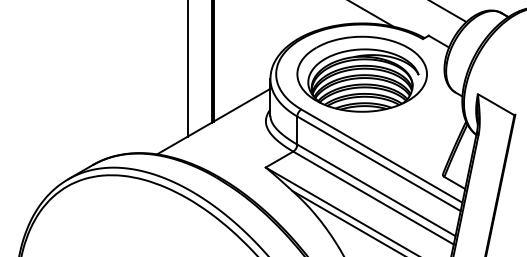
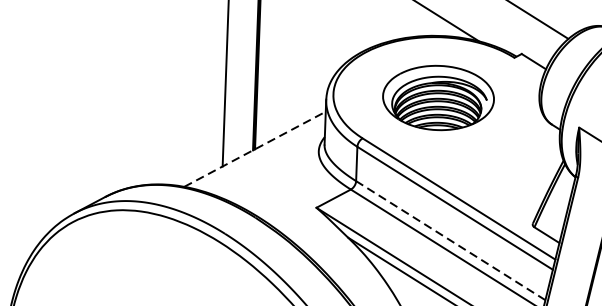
part: (361, 73) -> (437, 97), size x0.7
line: (214, 121) -> (255, 149), solid -> dashed
line: (375, 190) -> (449, 240), solid -> dashed

